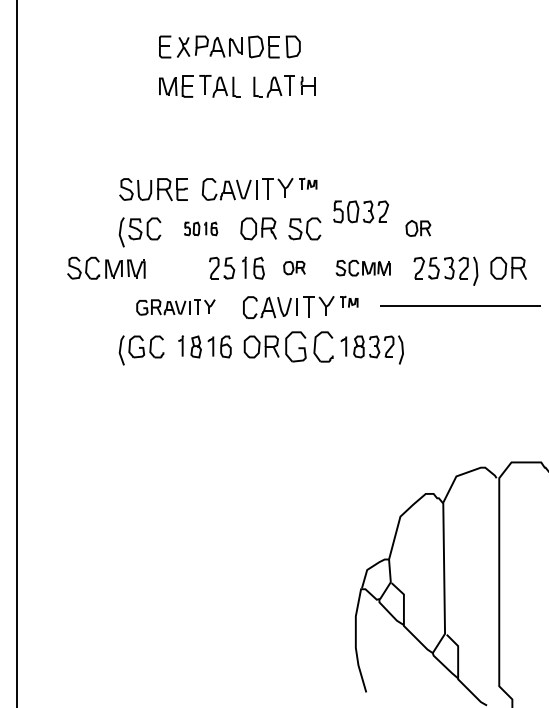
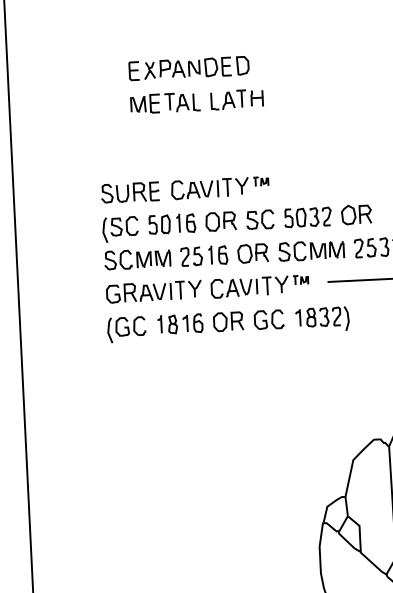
part: (360, 211) -> (307, 217), moved
part: (200, 228) -> (171, 223), size x1.67
part: (418, 228) -> (356, 214), size x1.43
part: (106, 267) -> (137, 258), moved
part: (294, 267) -> (253, 252), size x1.67
part: (363, 267) -> (311, 250), size x1.43
part: (175, 307) -> (153, 291), size x1.43
part: (309, 346) -> (269, 319), size x0.71

